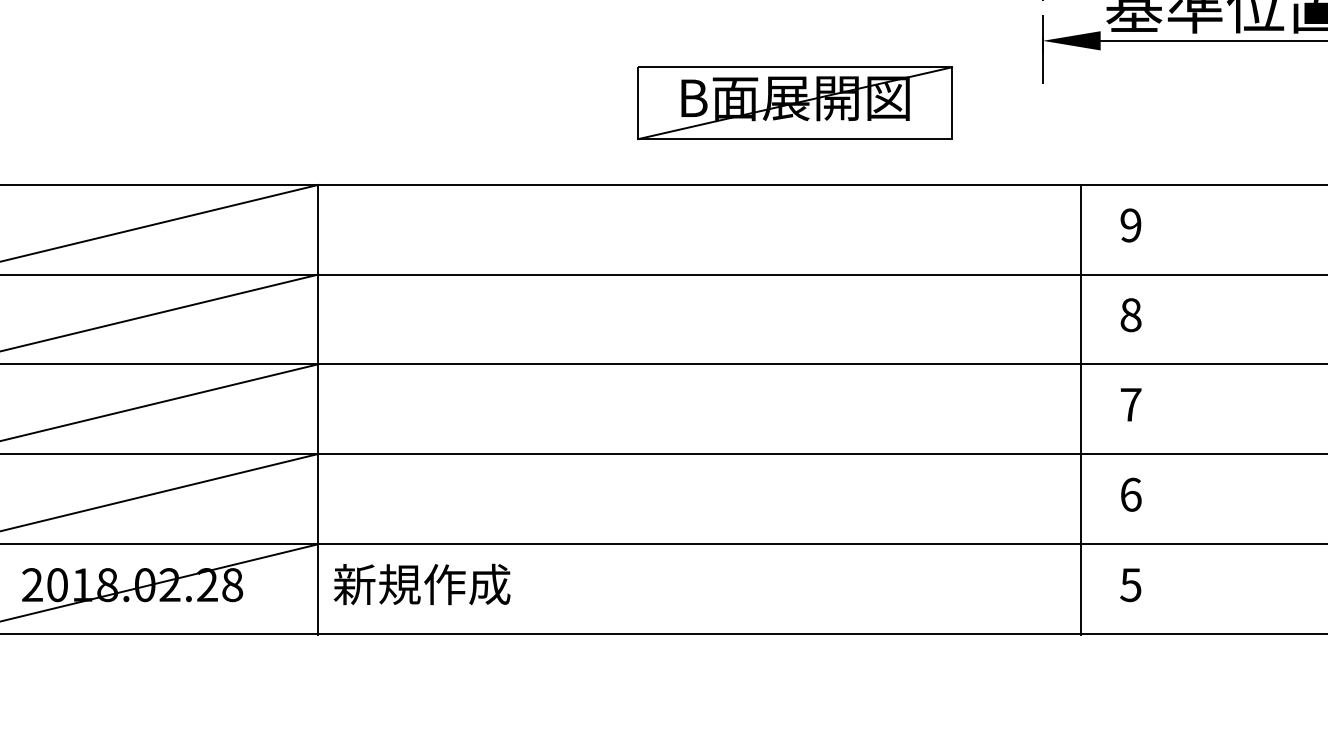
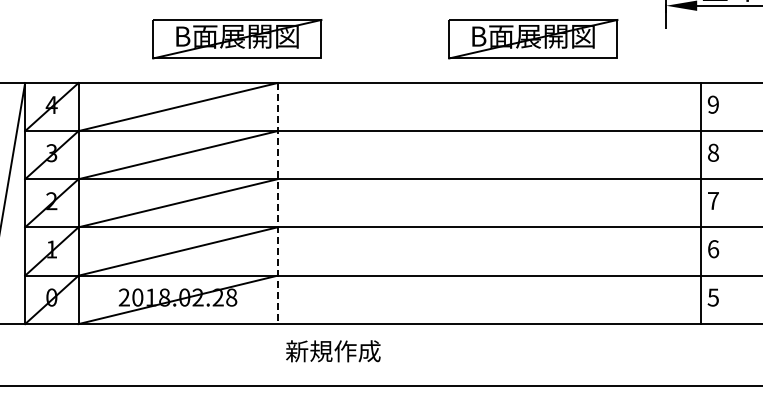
part: (243, 103) -> (237, 39), added
line: (318, 409) -> (277, 203), solid -> dashed
line: (1080, 409) -> (700, 203), moved
text: (422, 584) -> (333, 351), moved

